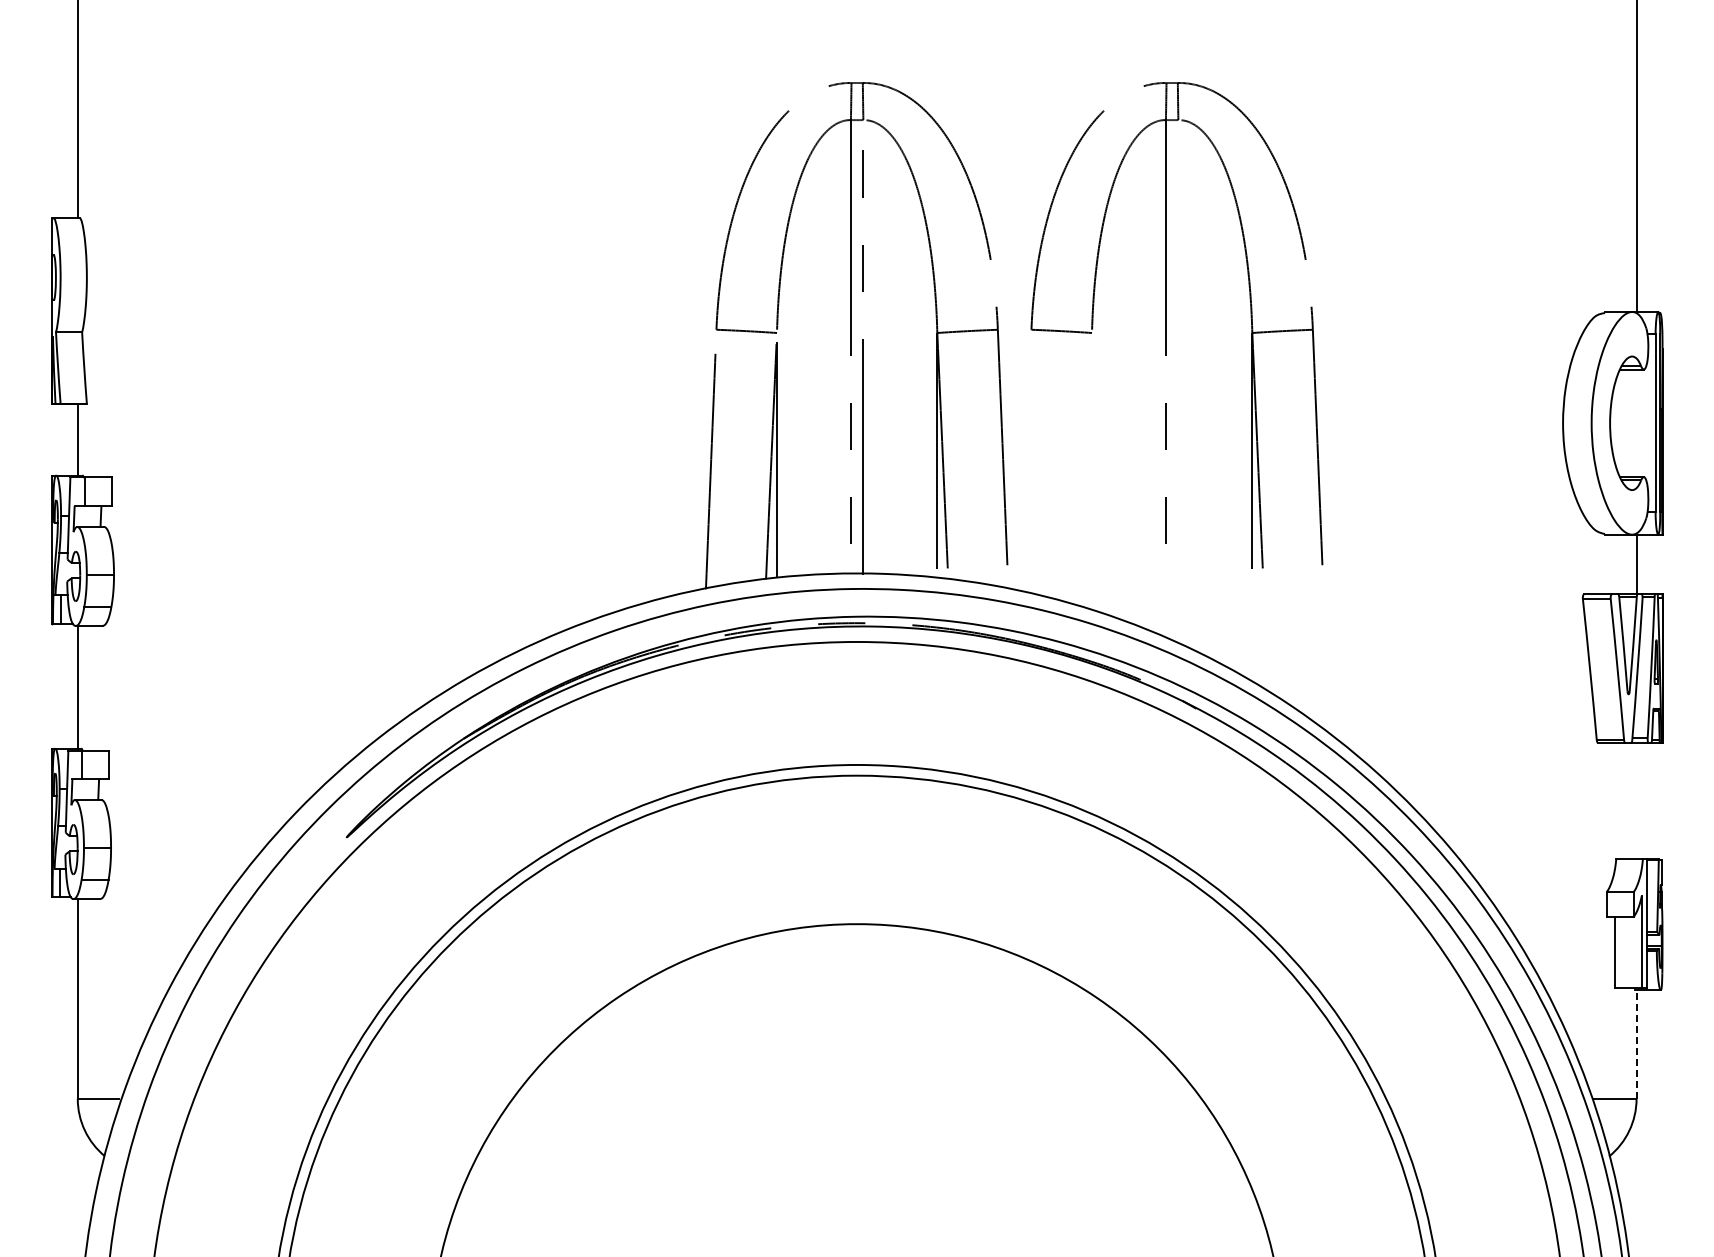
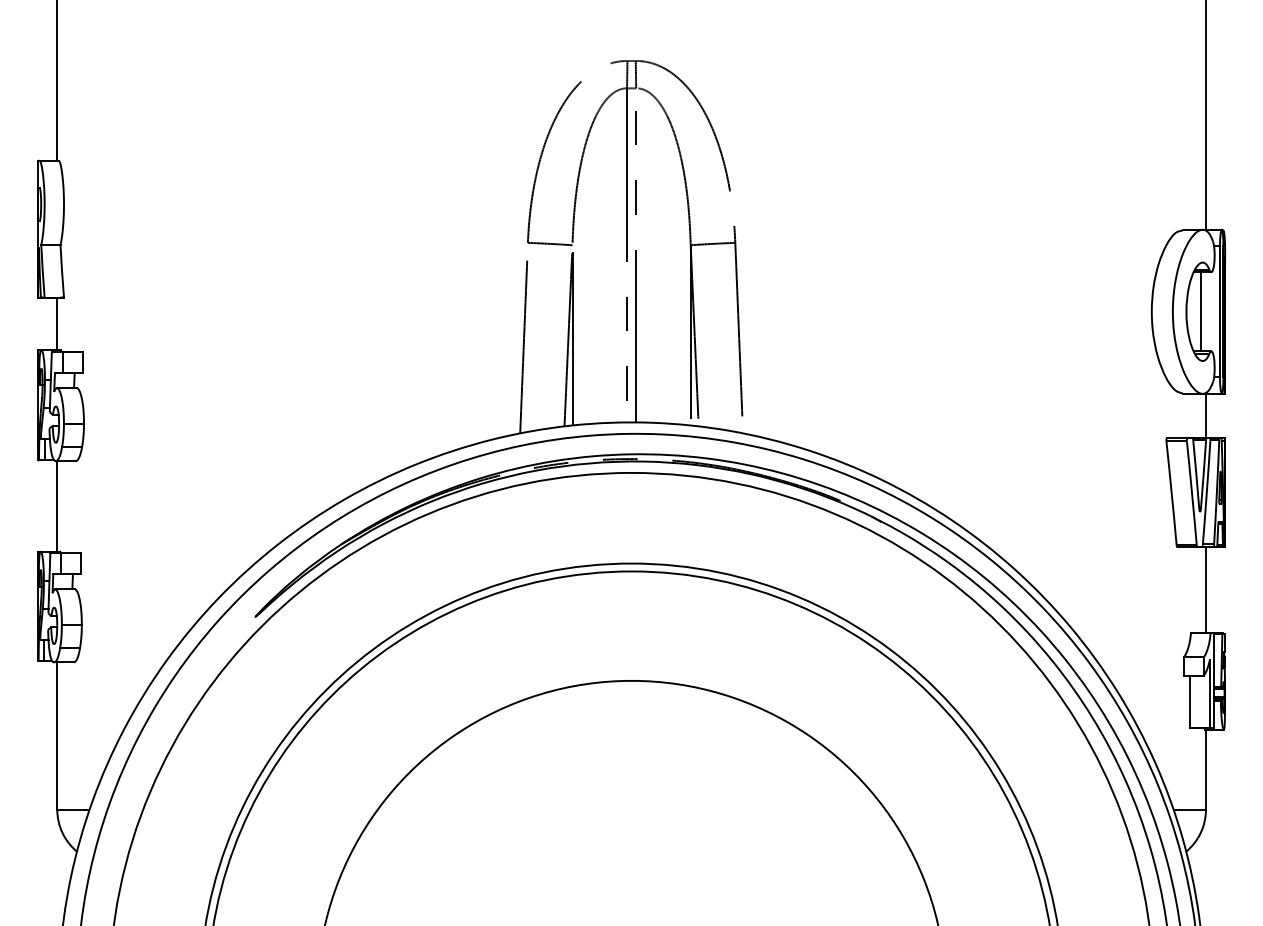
part: (1166, 325) -> (859, 239), removed
line: (1629, 423) -> (1200, 311), added
line: (1636, 800) -> (1205, 589), added
line: (1636, 1044) -> (1205, 769), dashed -> solid

